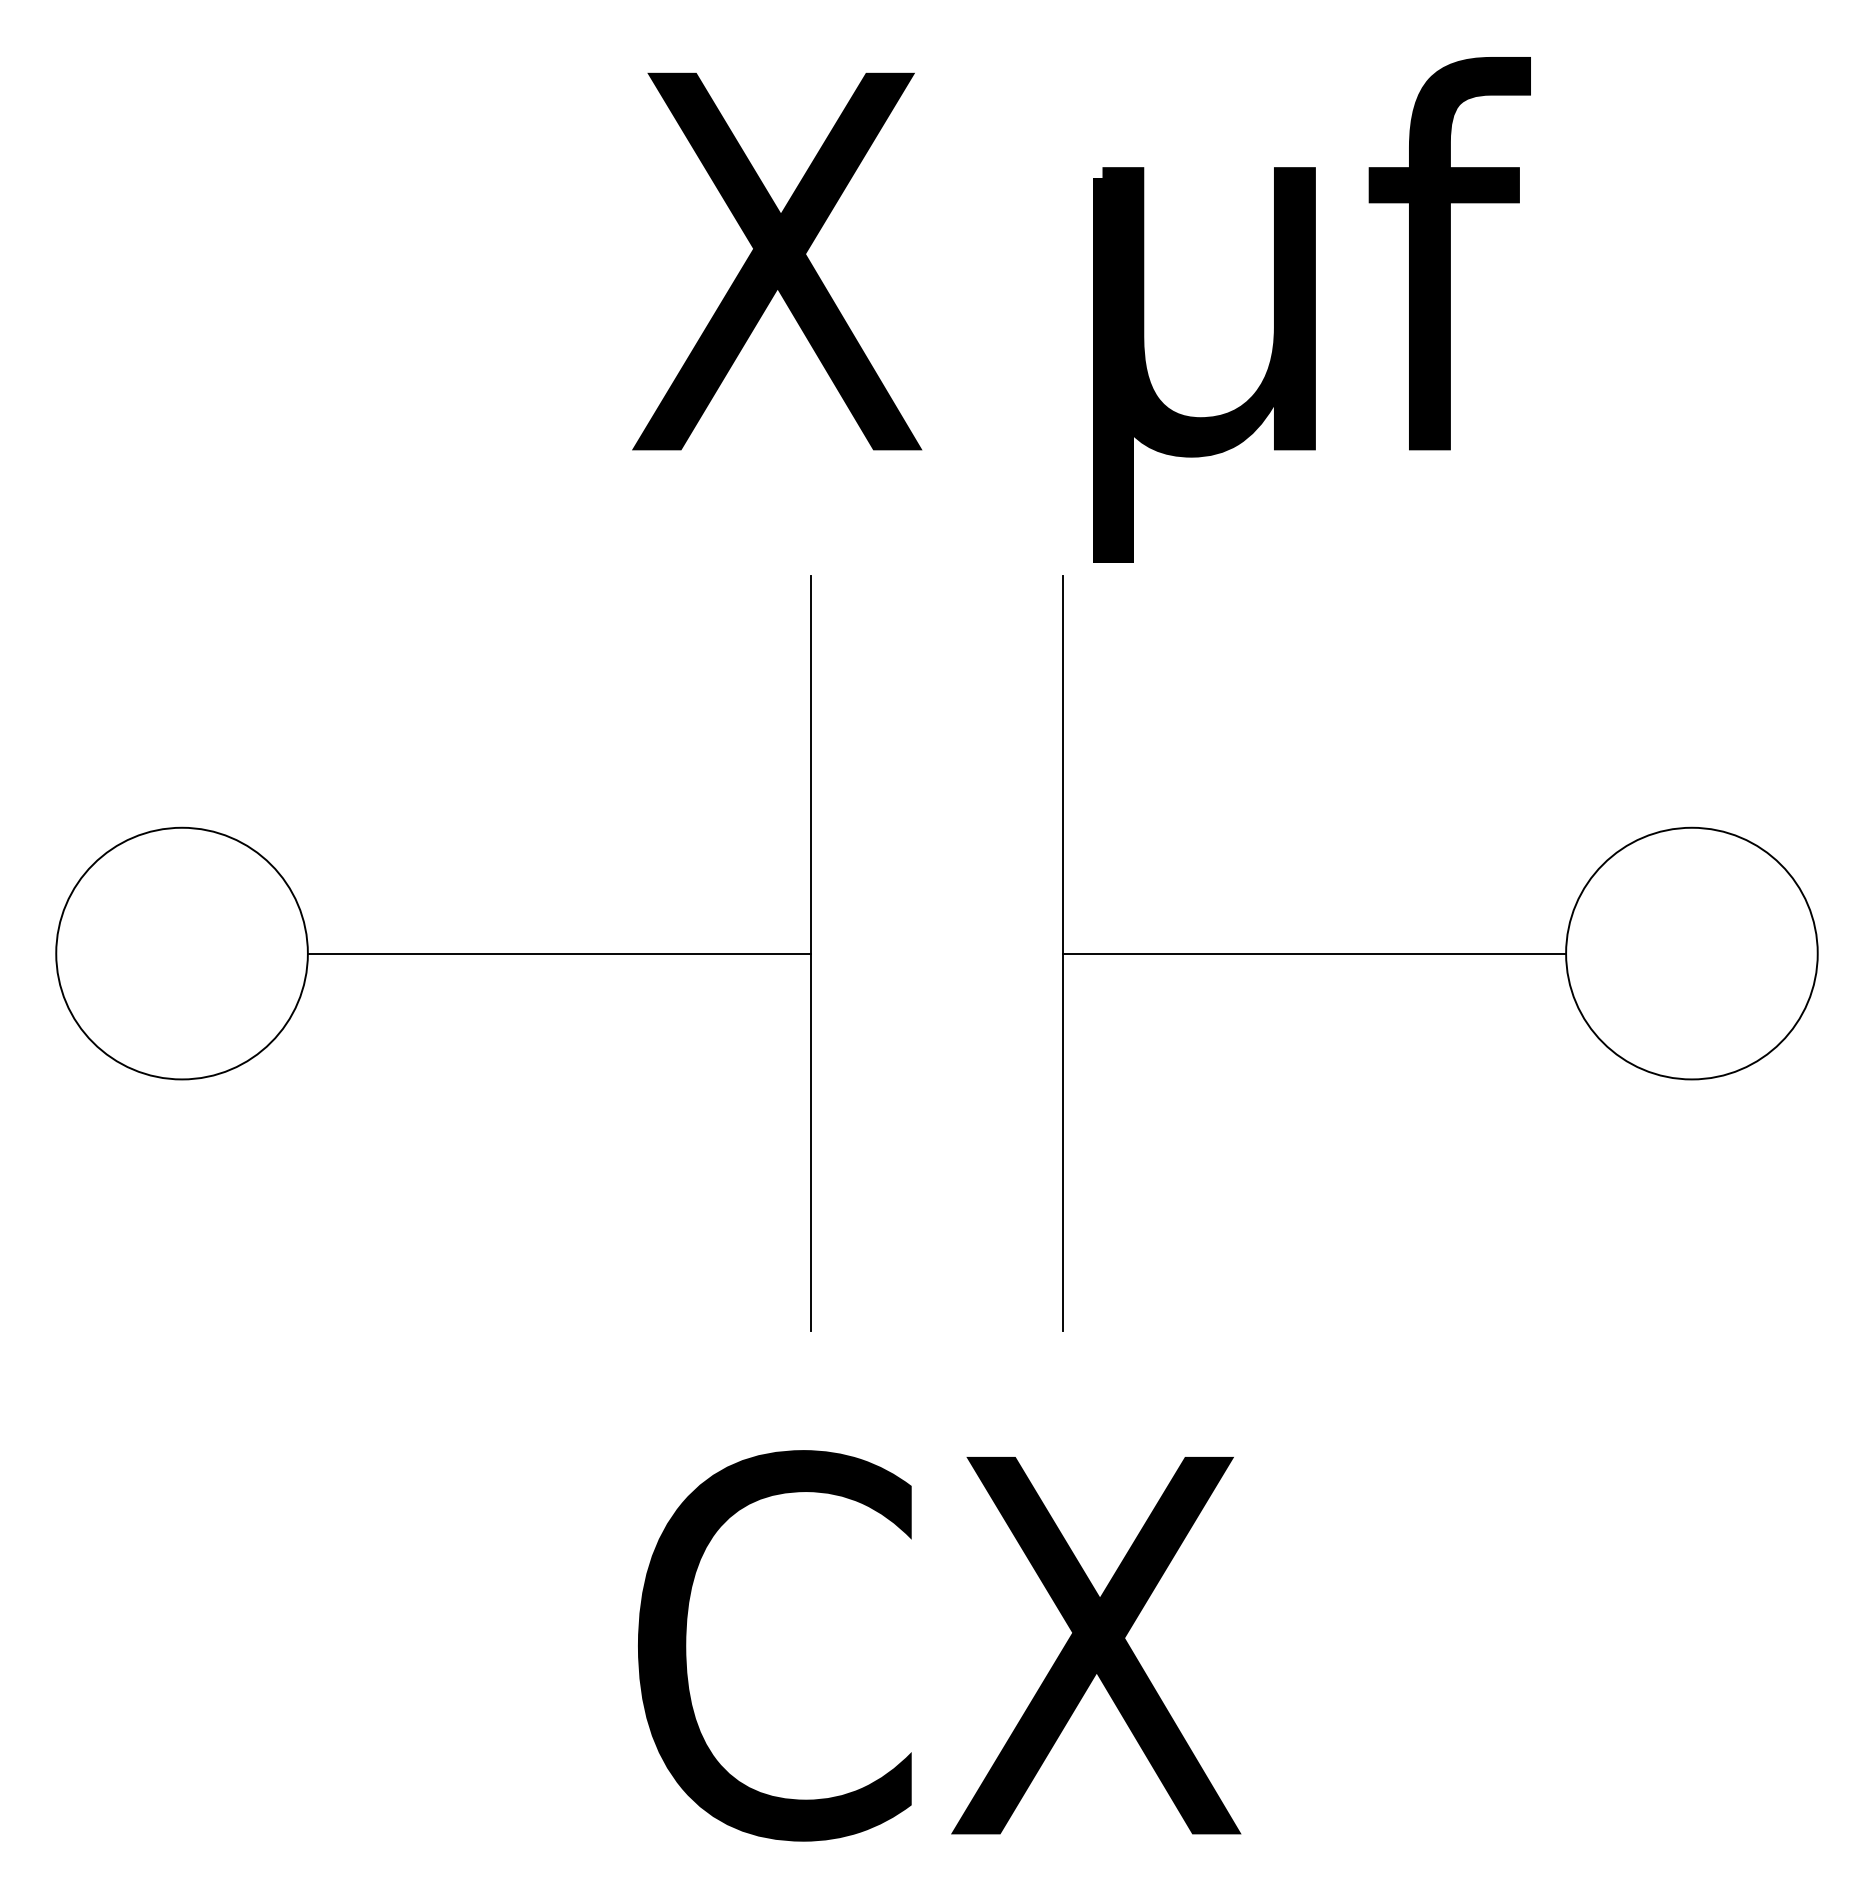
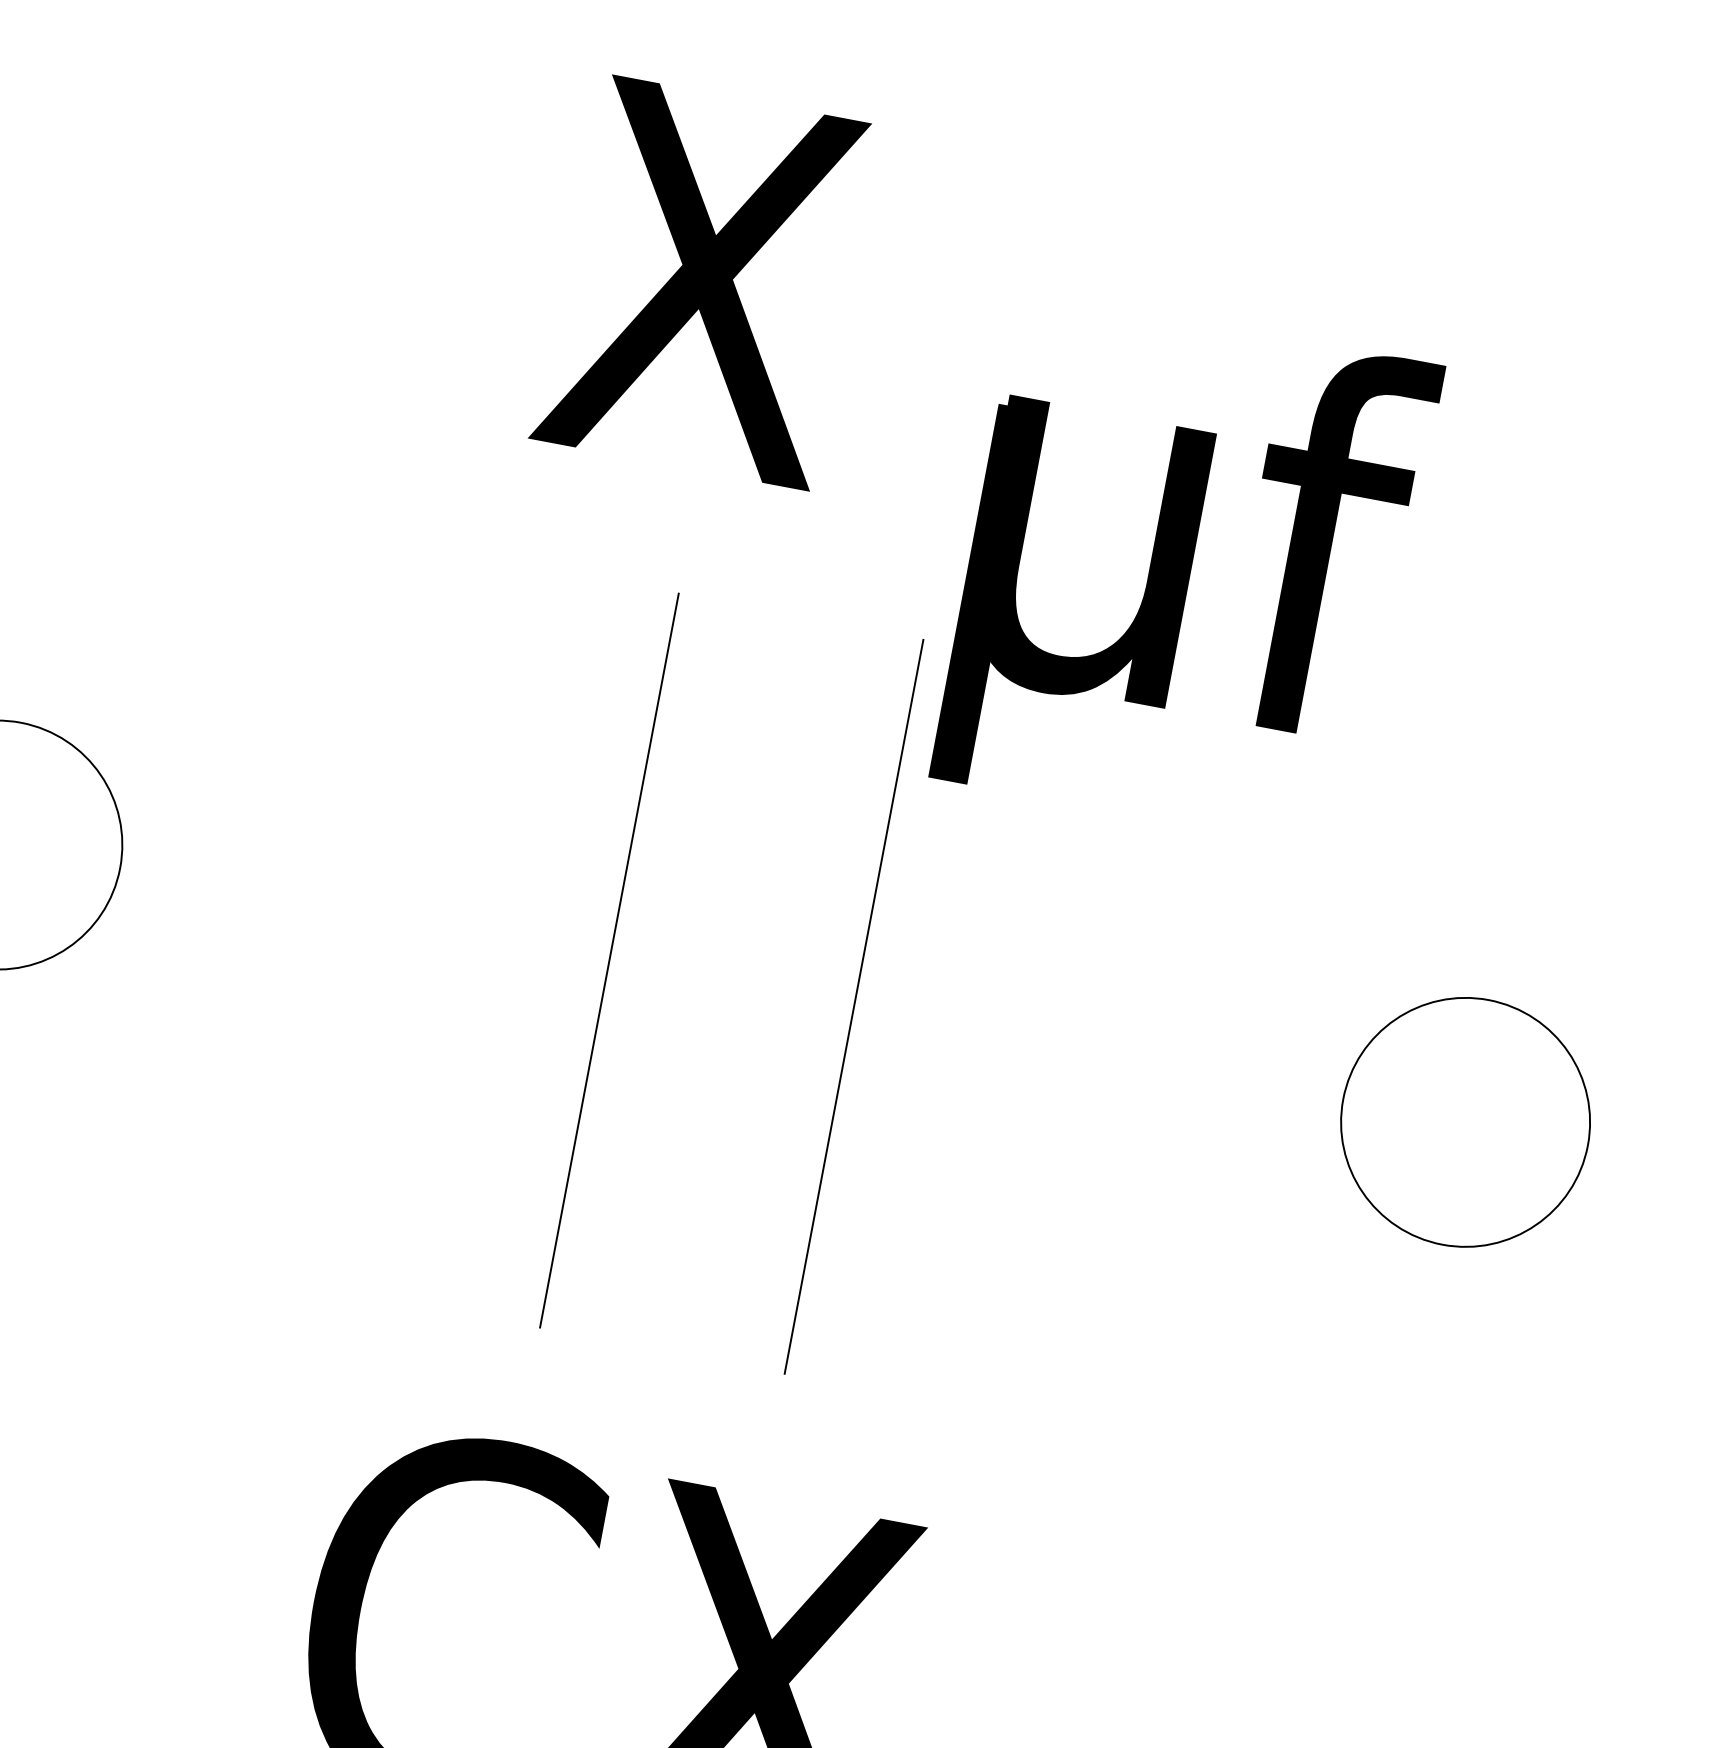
text: (1311, 309) -> (1186, 571), moved
line: (559, 953) -> (364, 914), removed
line: (1314, 953) -> (1098, 1052), removed

